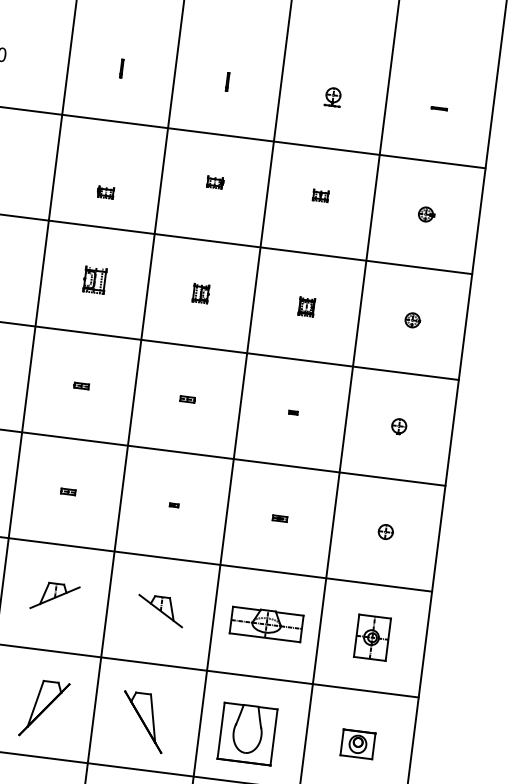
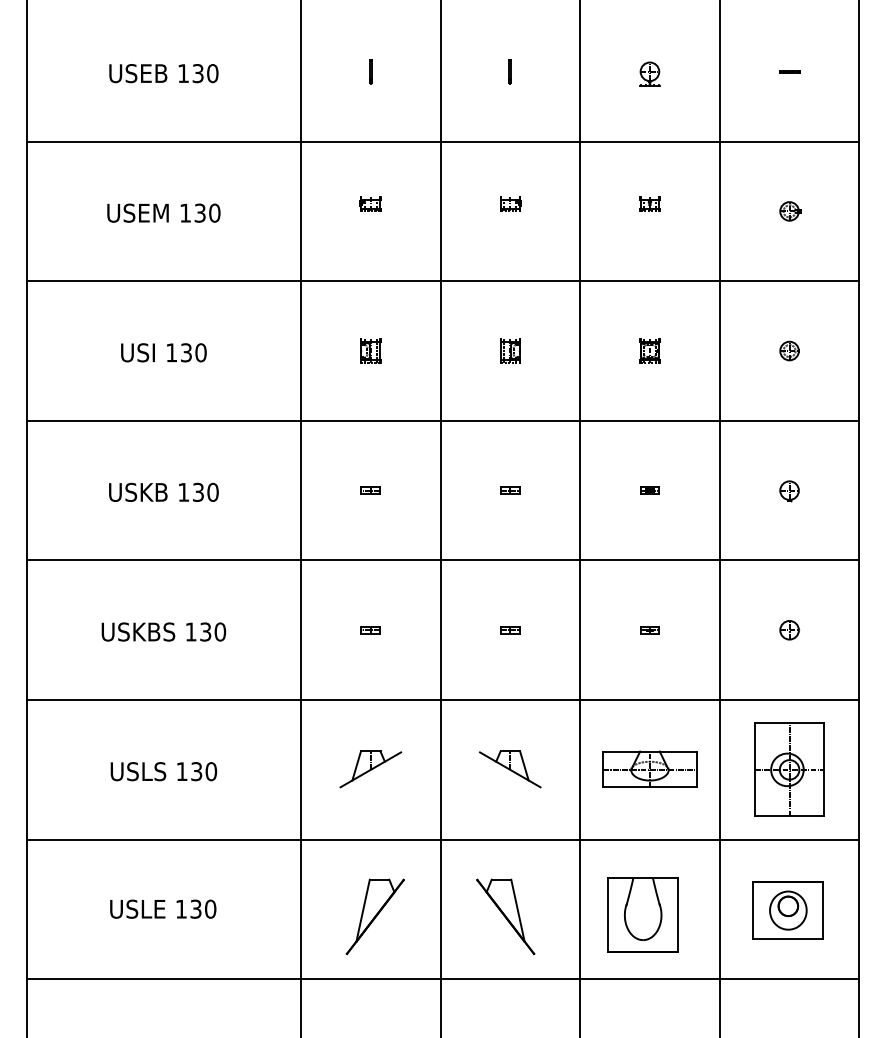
part: (106, 191) -> (370, 203), moved
part: (94, 279) -> (370, 350), size x0.71
part: (293, 412) -> (649, 490), size x1.67
part: (174, 505) -> (510, 630), size x1.67
part: (372, 637) -> (789, 769), size x1.67
part: (357, 744) -> (787, 910), size x1.67

